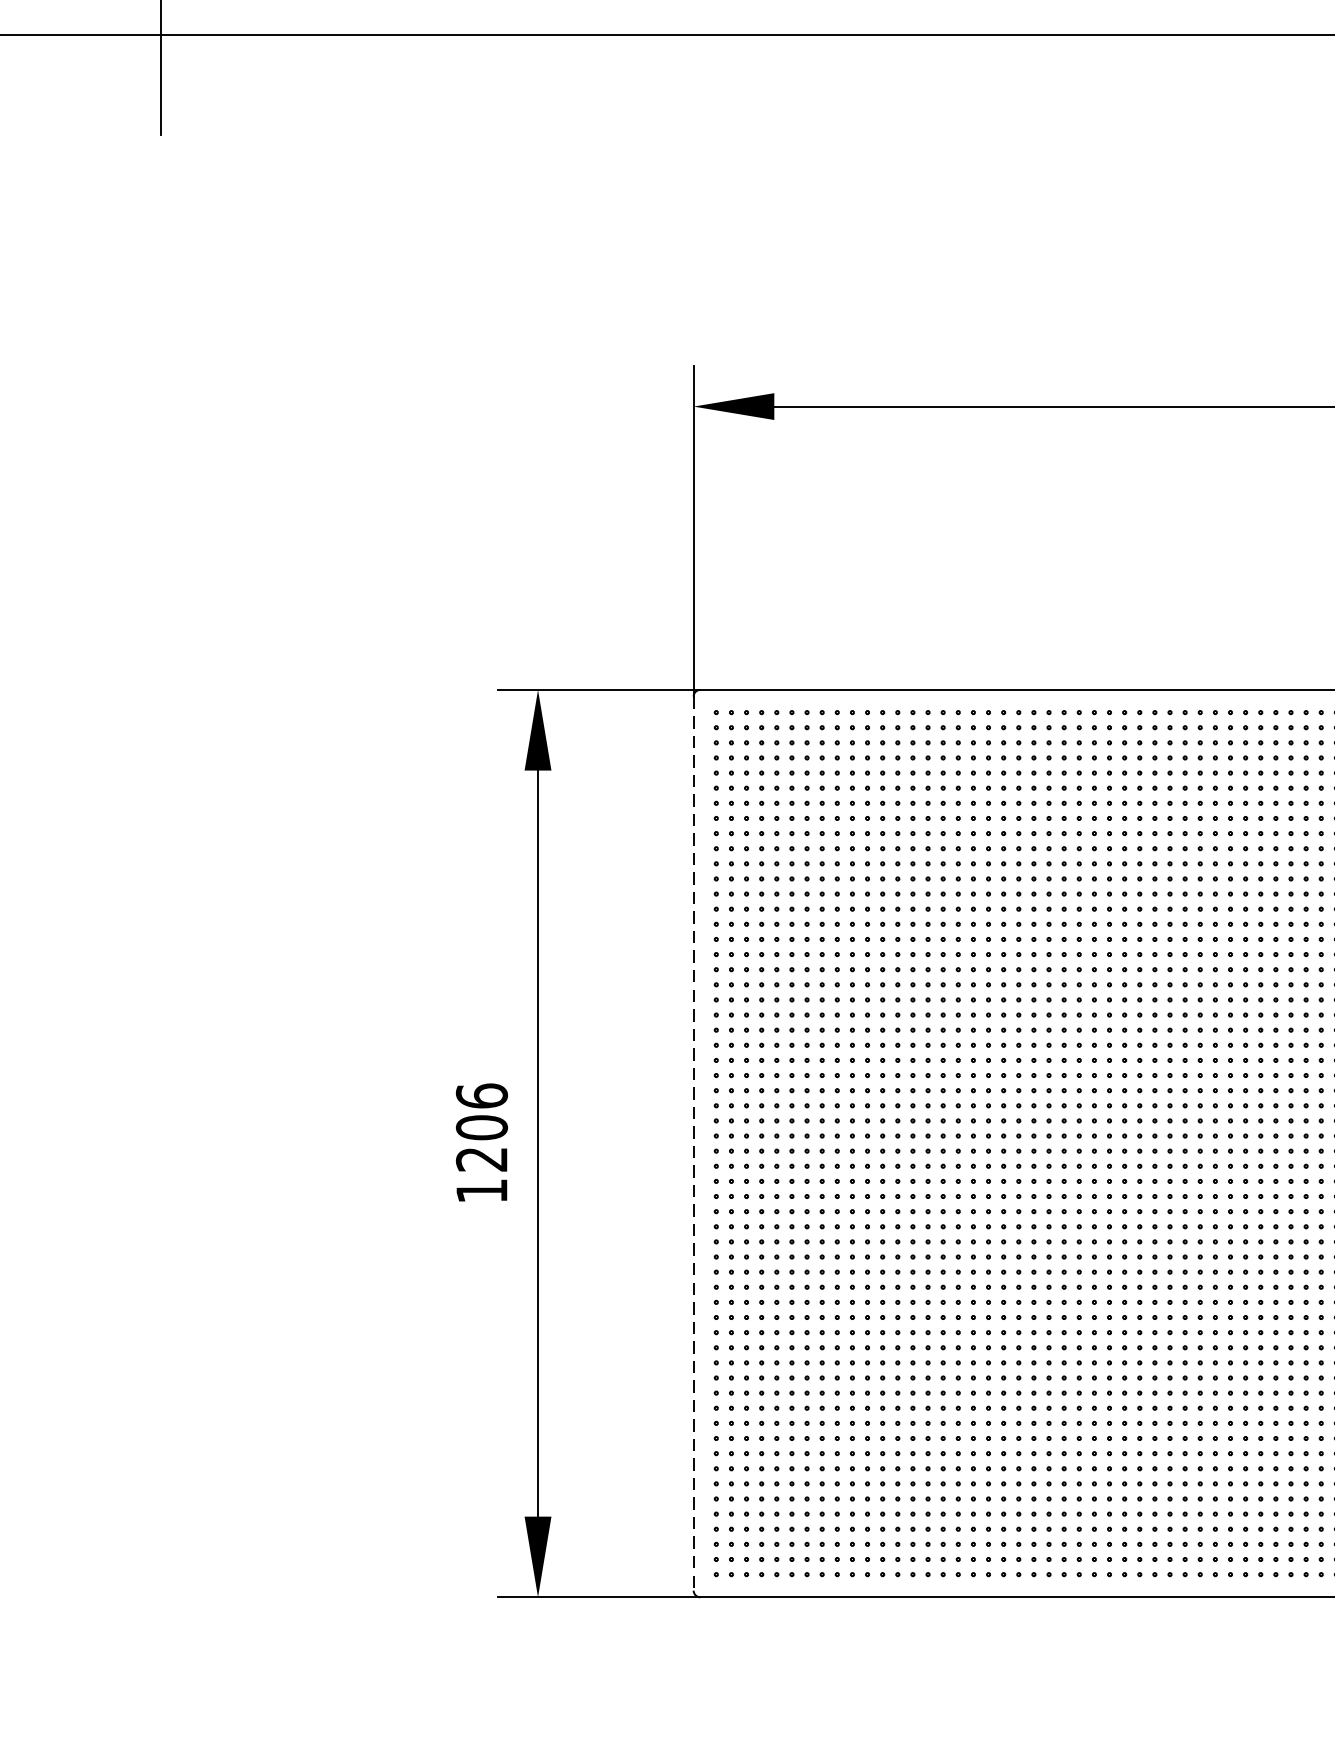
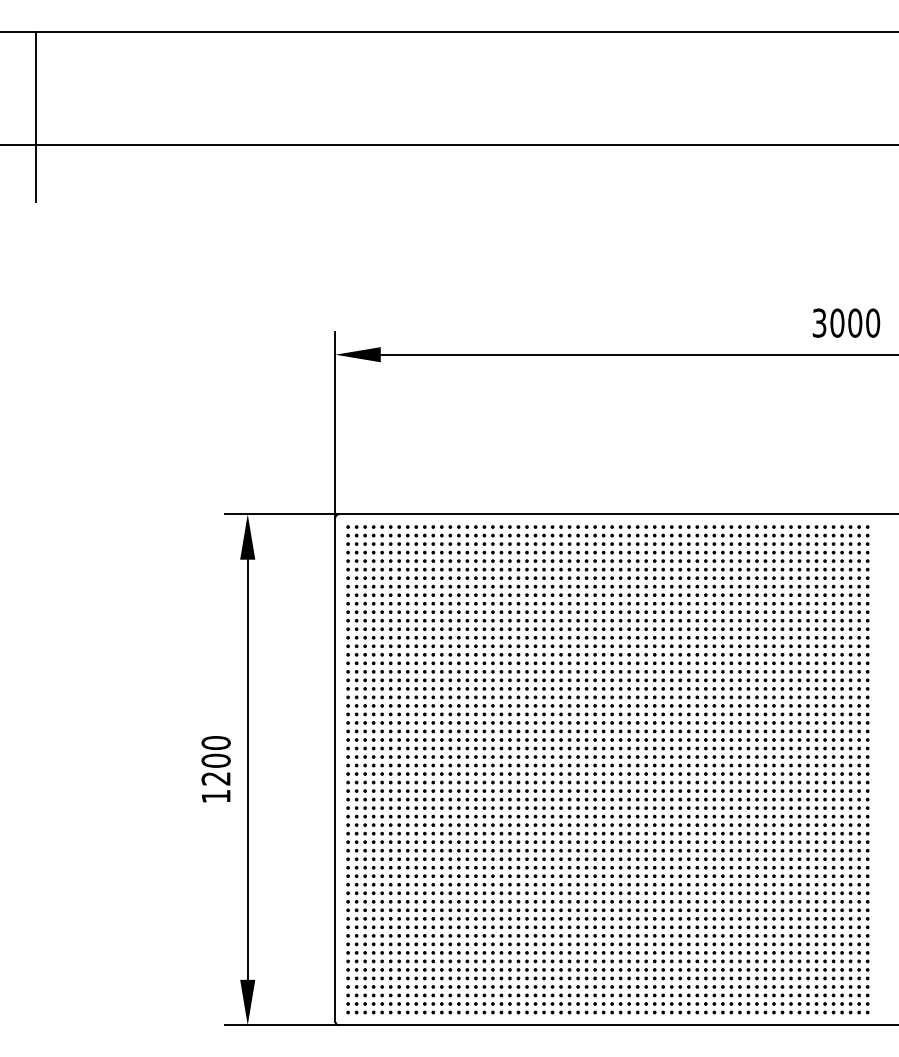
text: (480, 1095) -> (215, 742), 1206 -> 1200
line: (693, 1143) -> (335, 769), dashed -> solid

